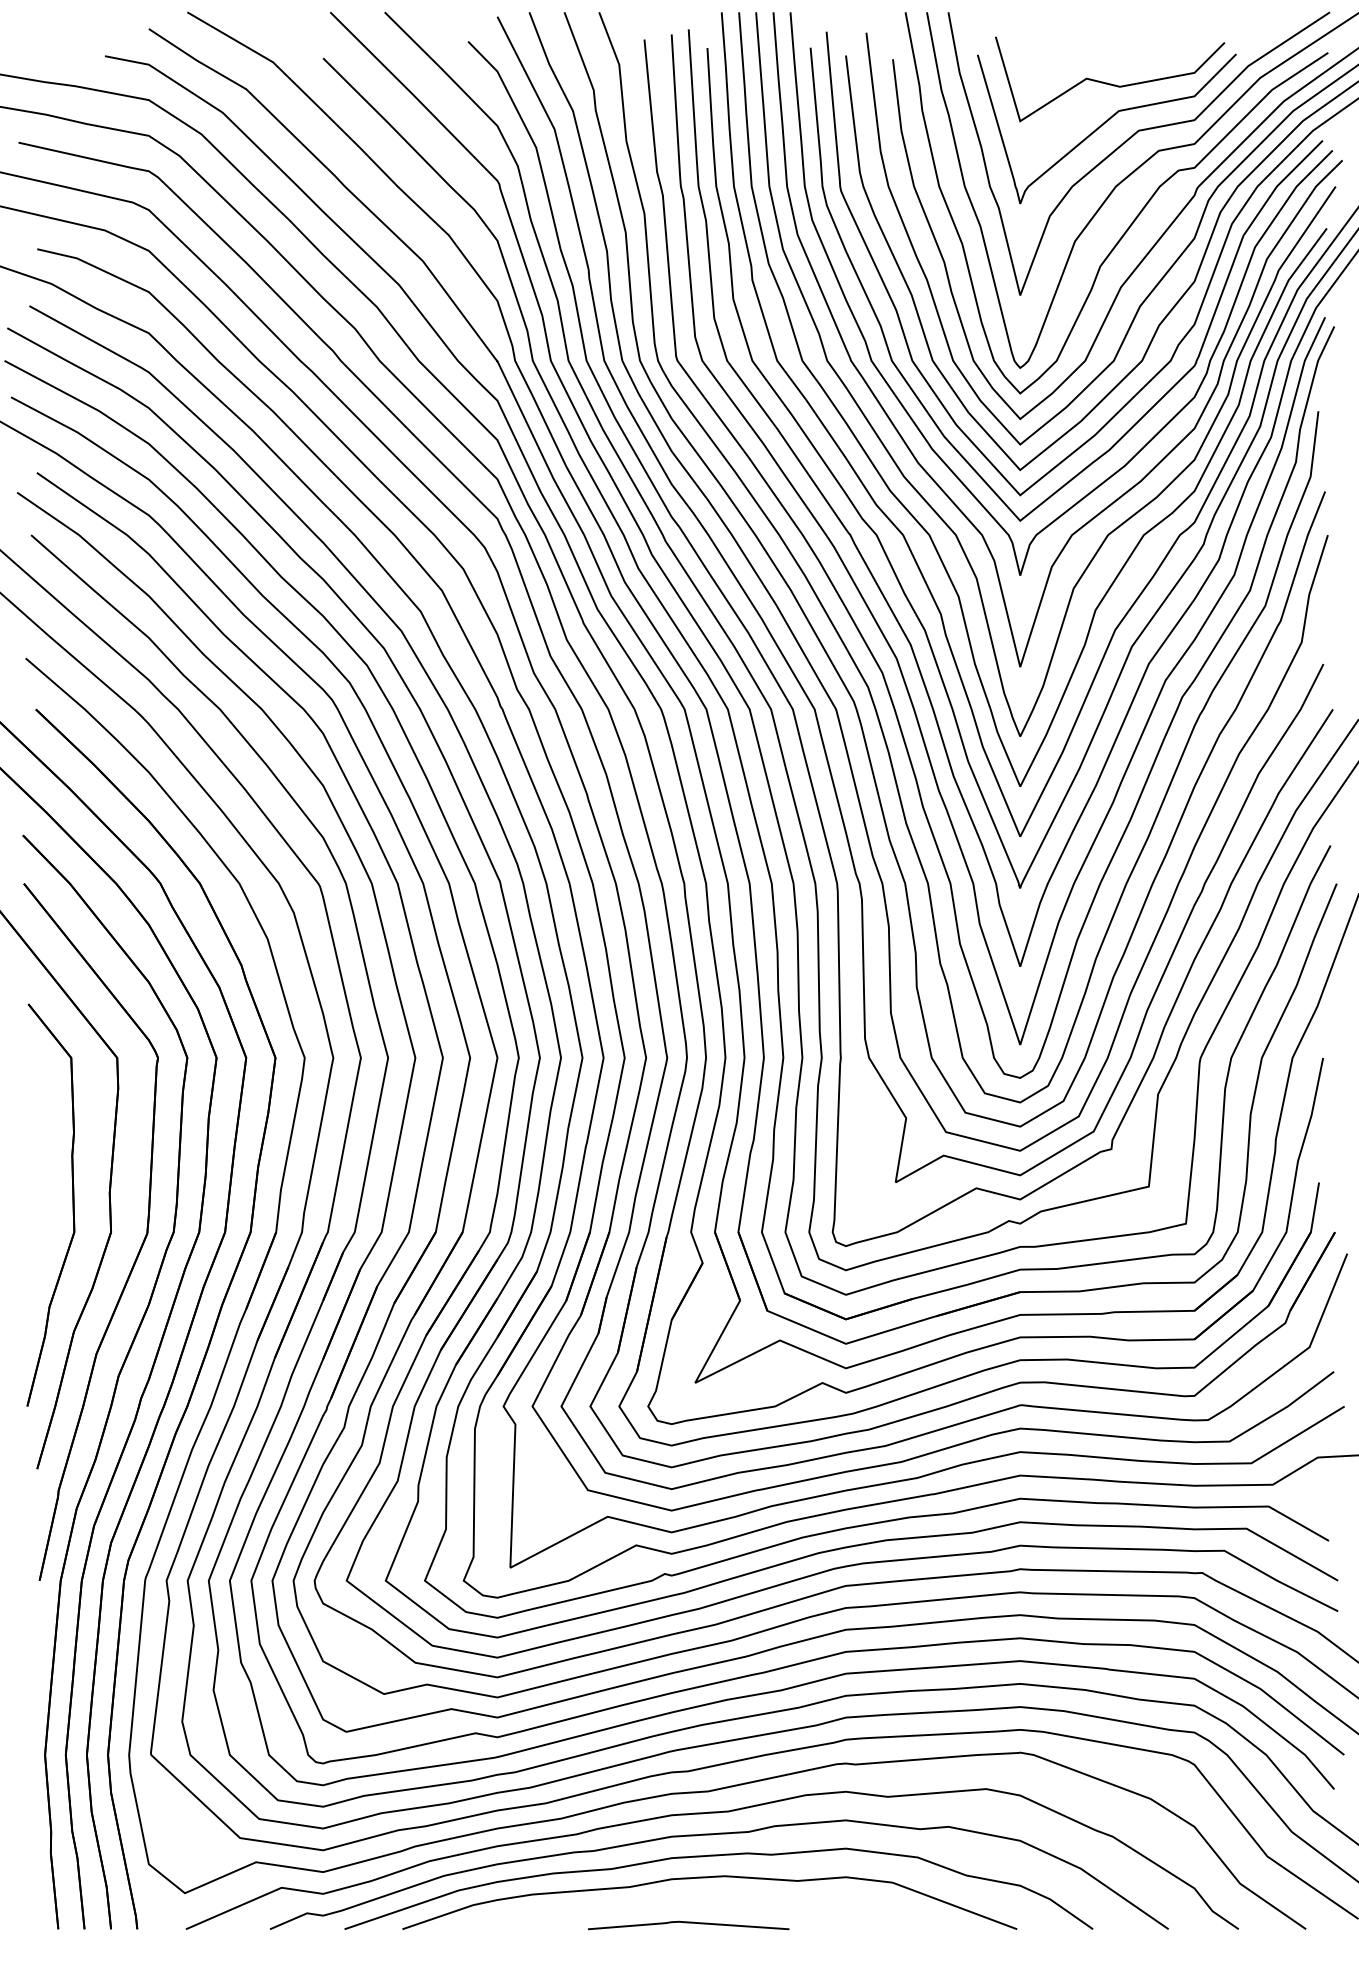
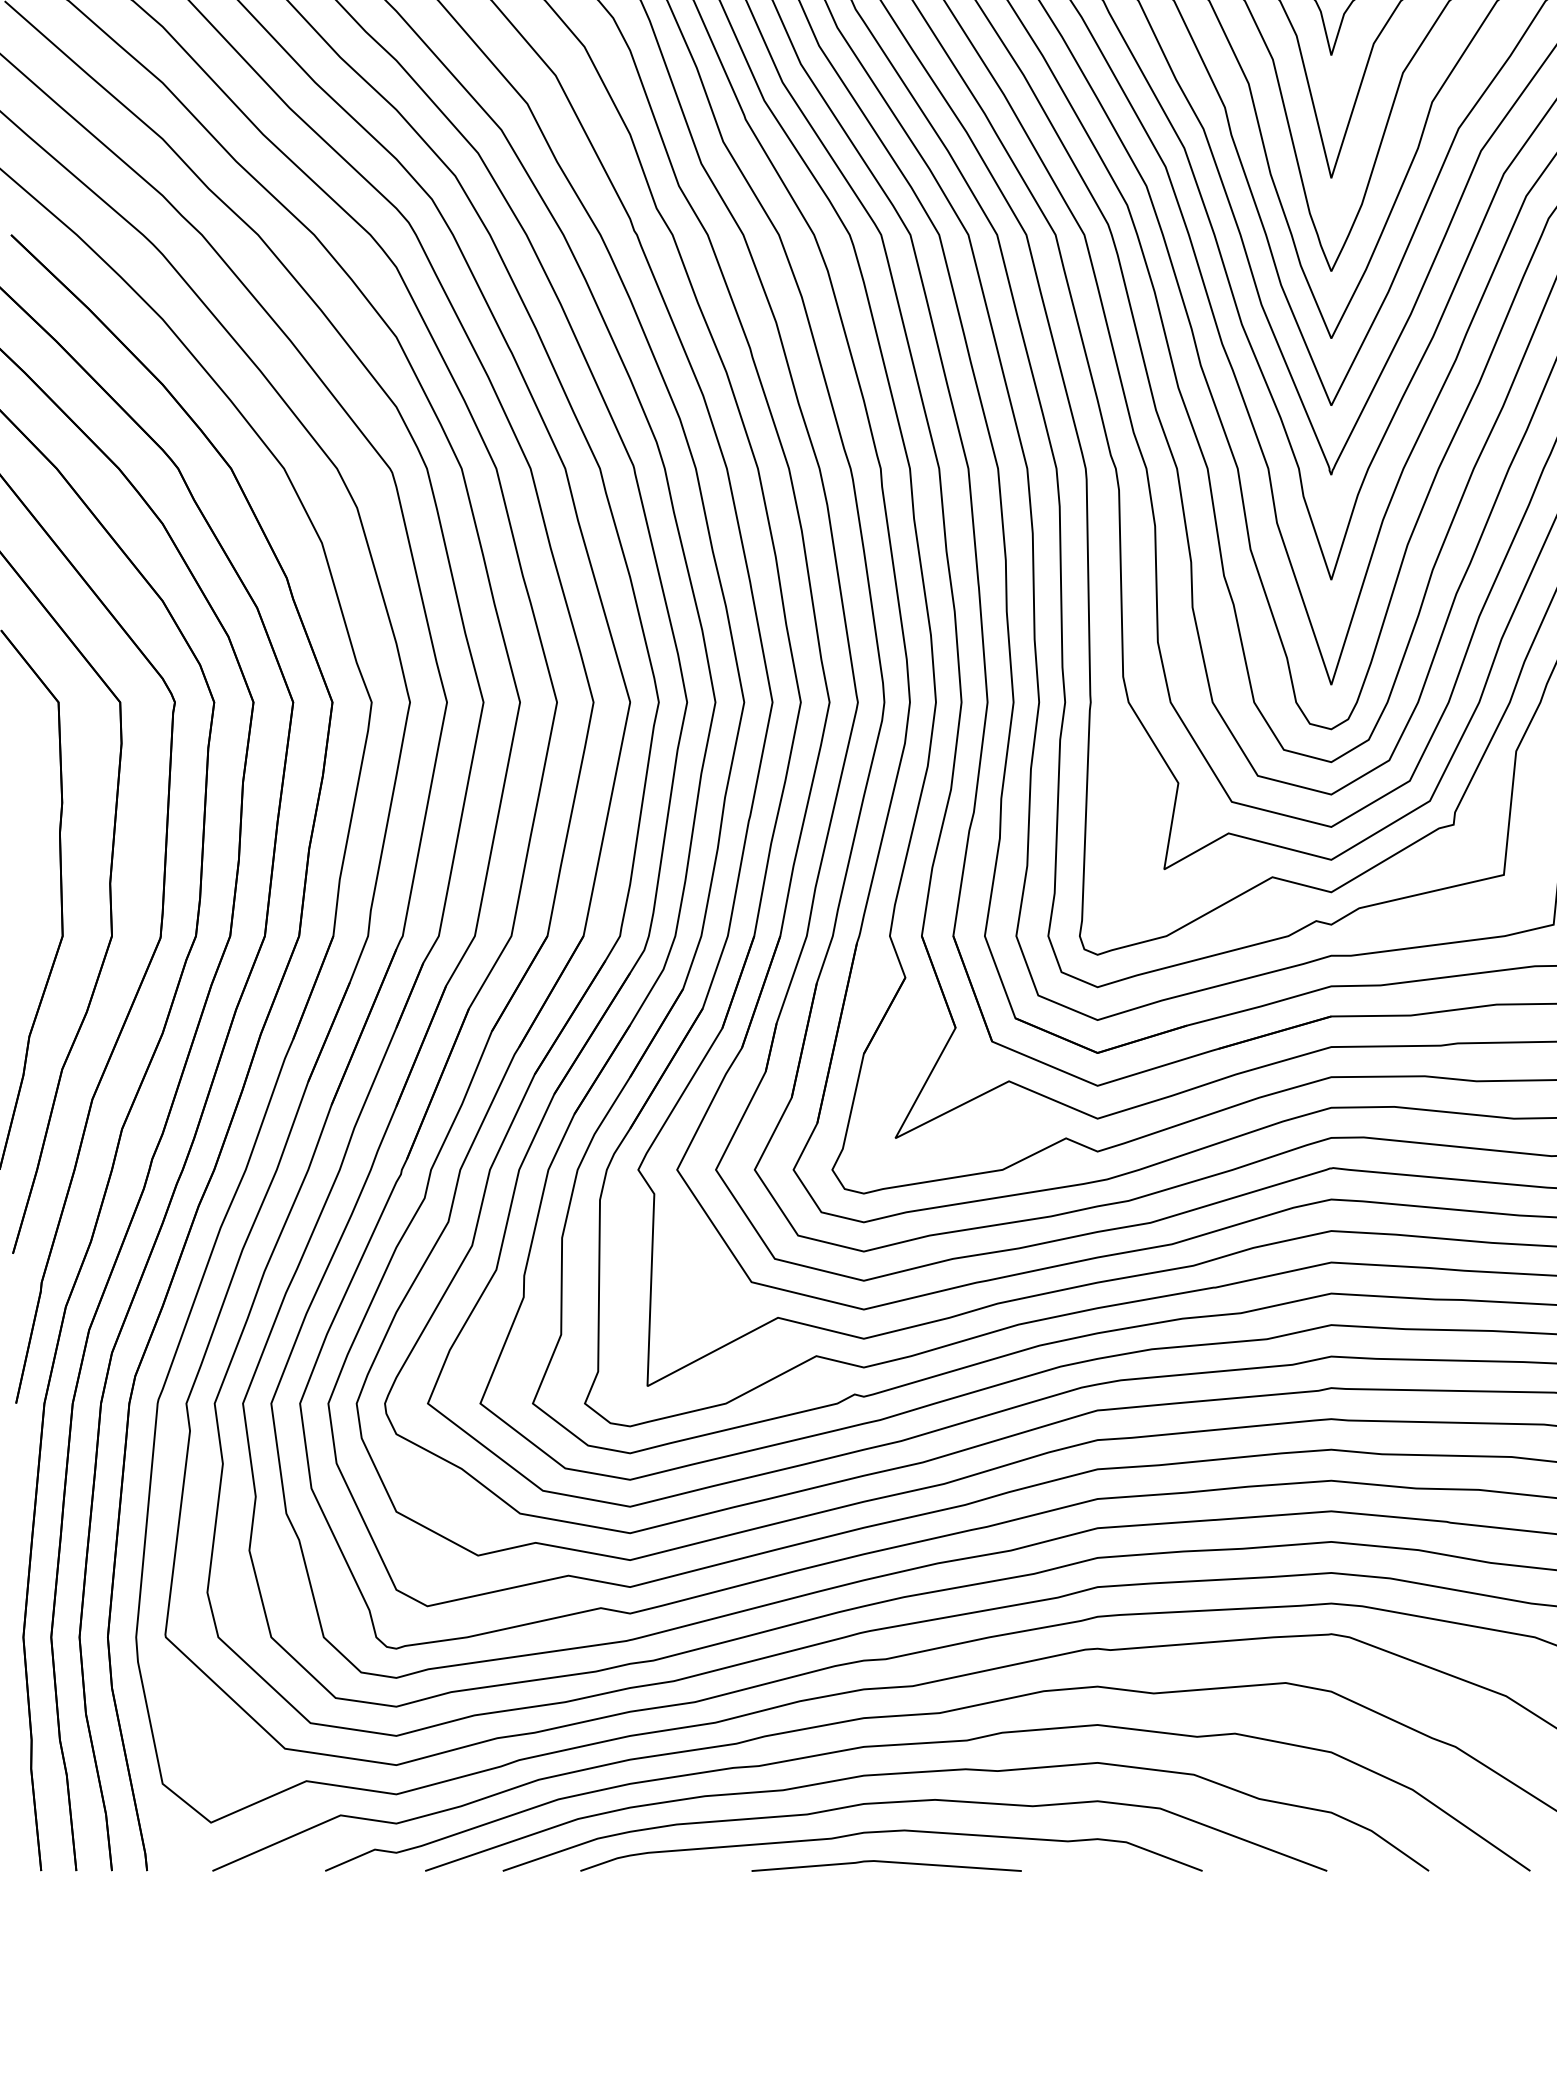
curve: (692, 1900) -> (891, 1832), added

